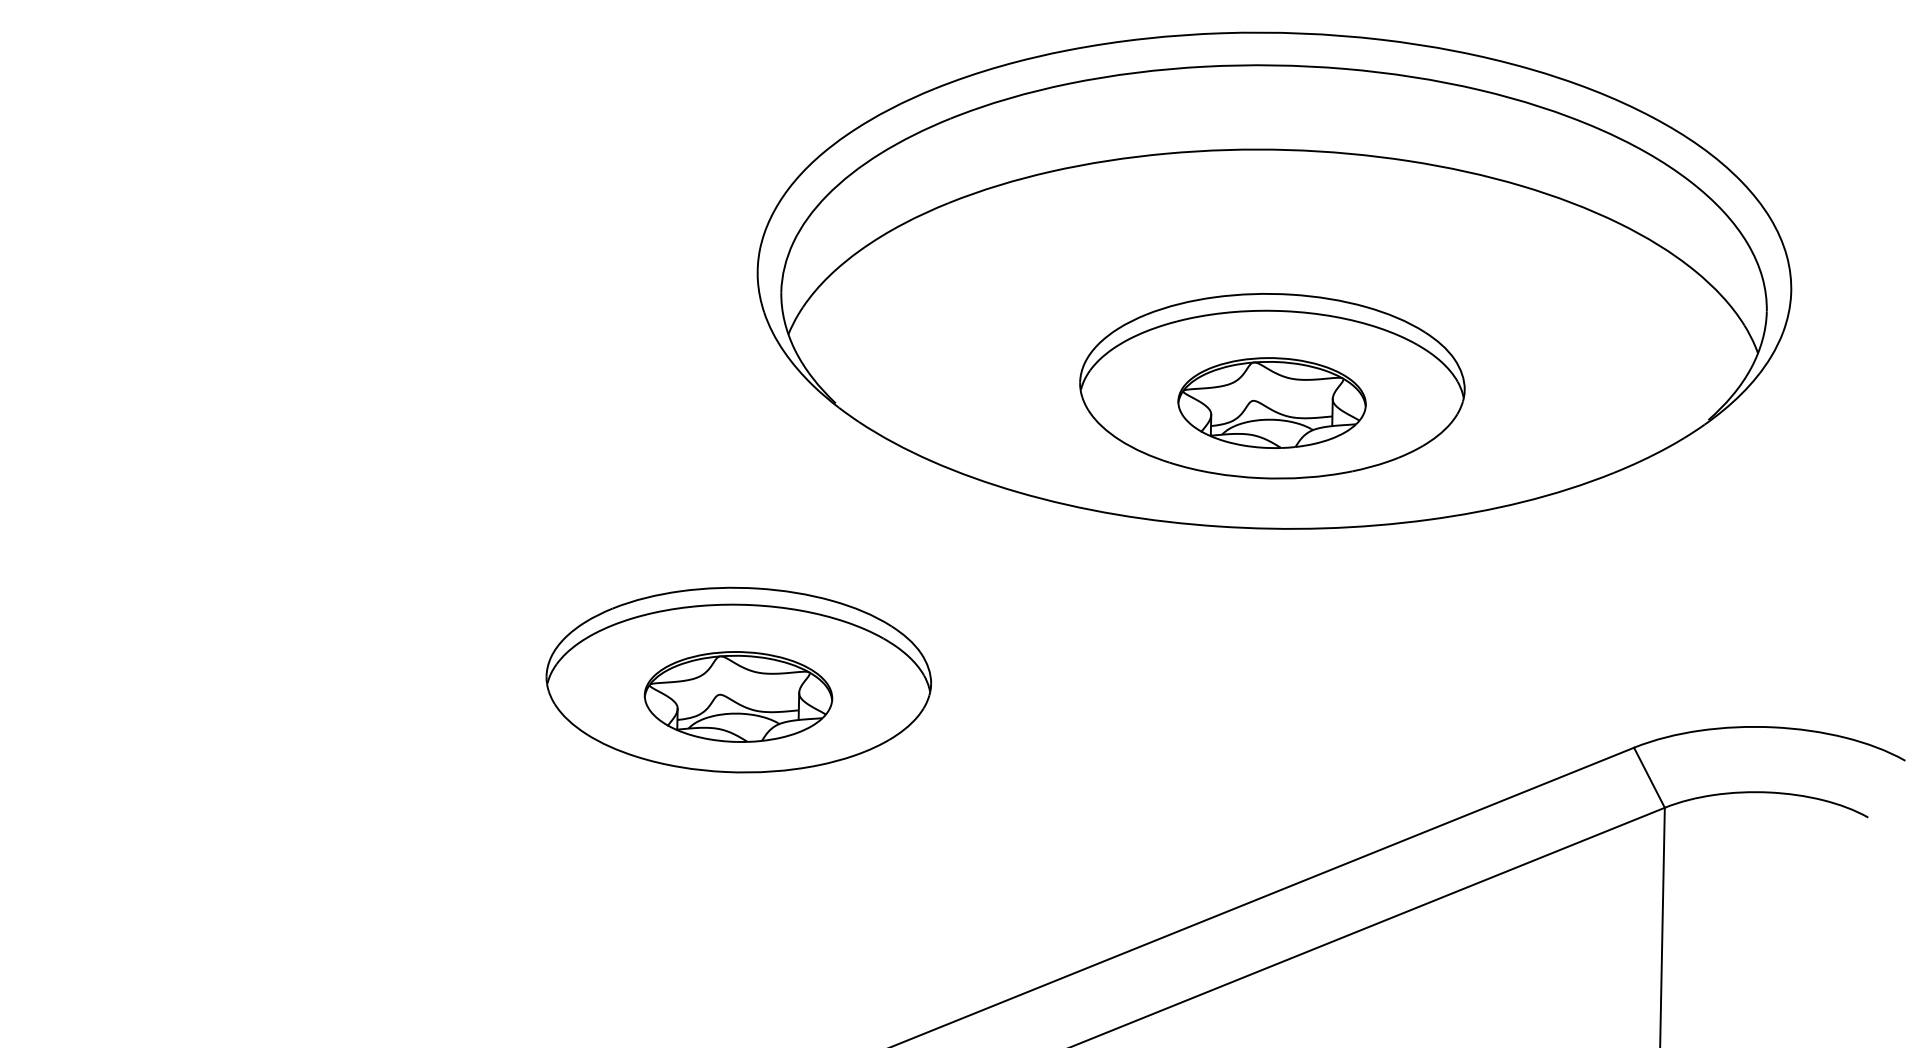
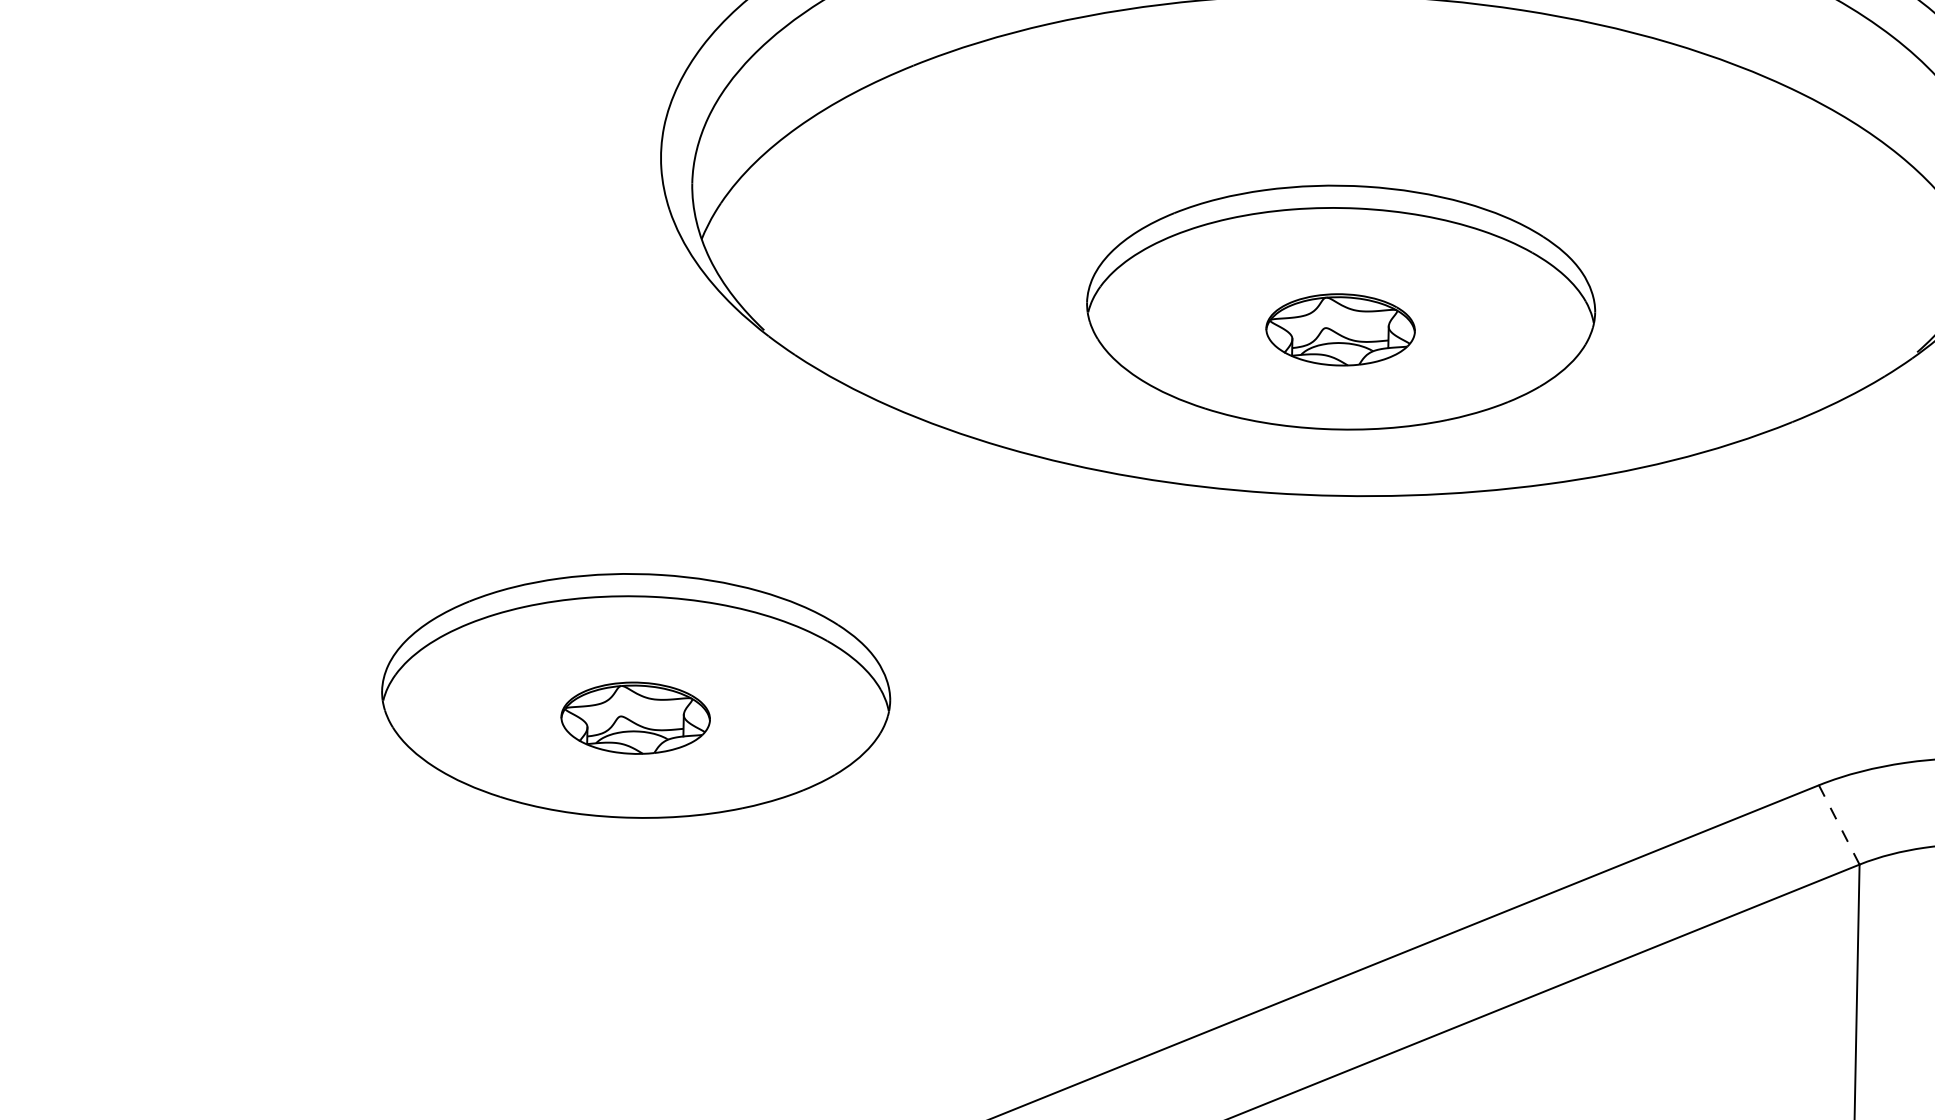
part: (1271, 402) -> (1339, 329), size x0.6
part: (738, 696) -> (635, 717), size x0.6
line: (1649, 777) -> (1839, 824), solid -> dashed

